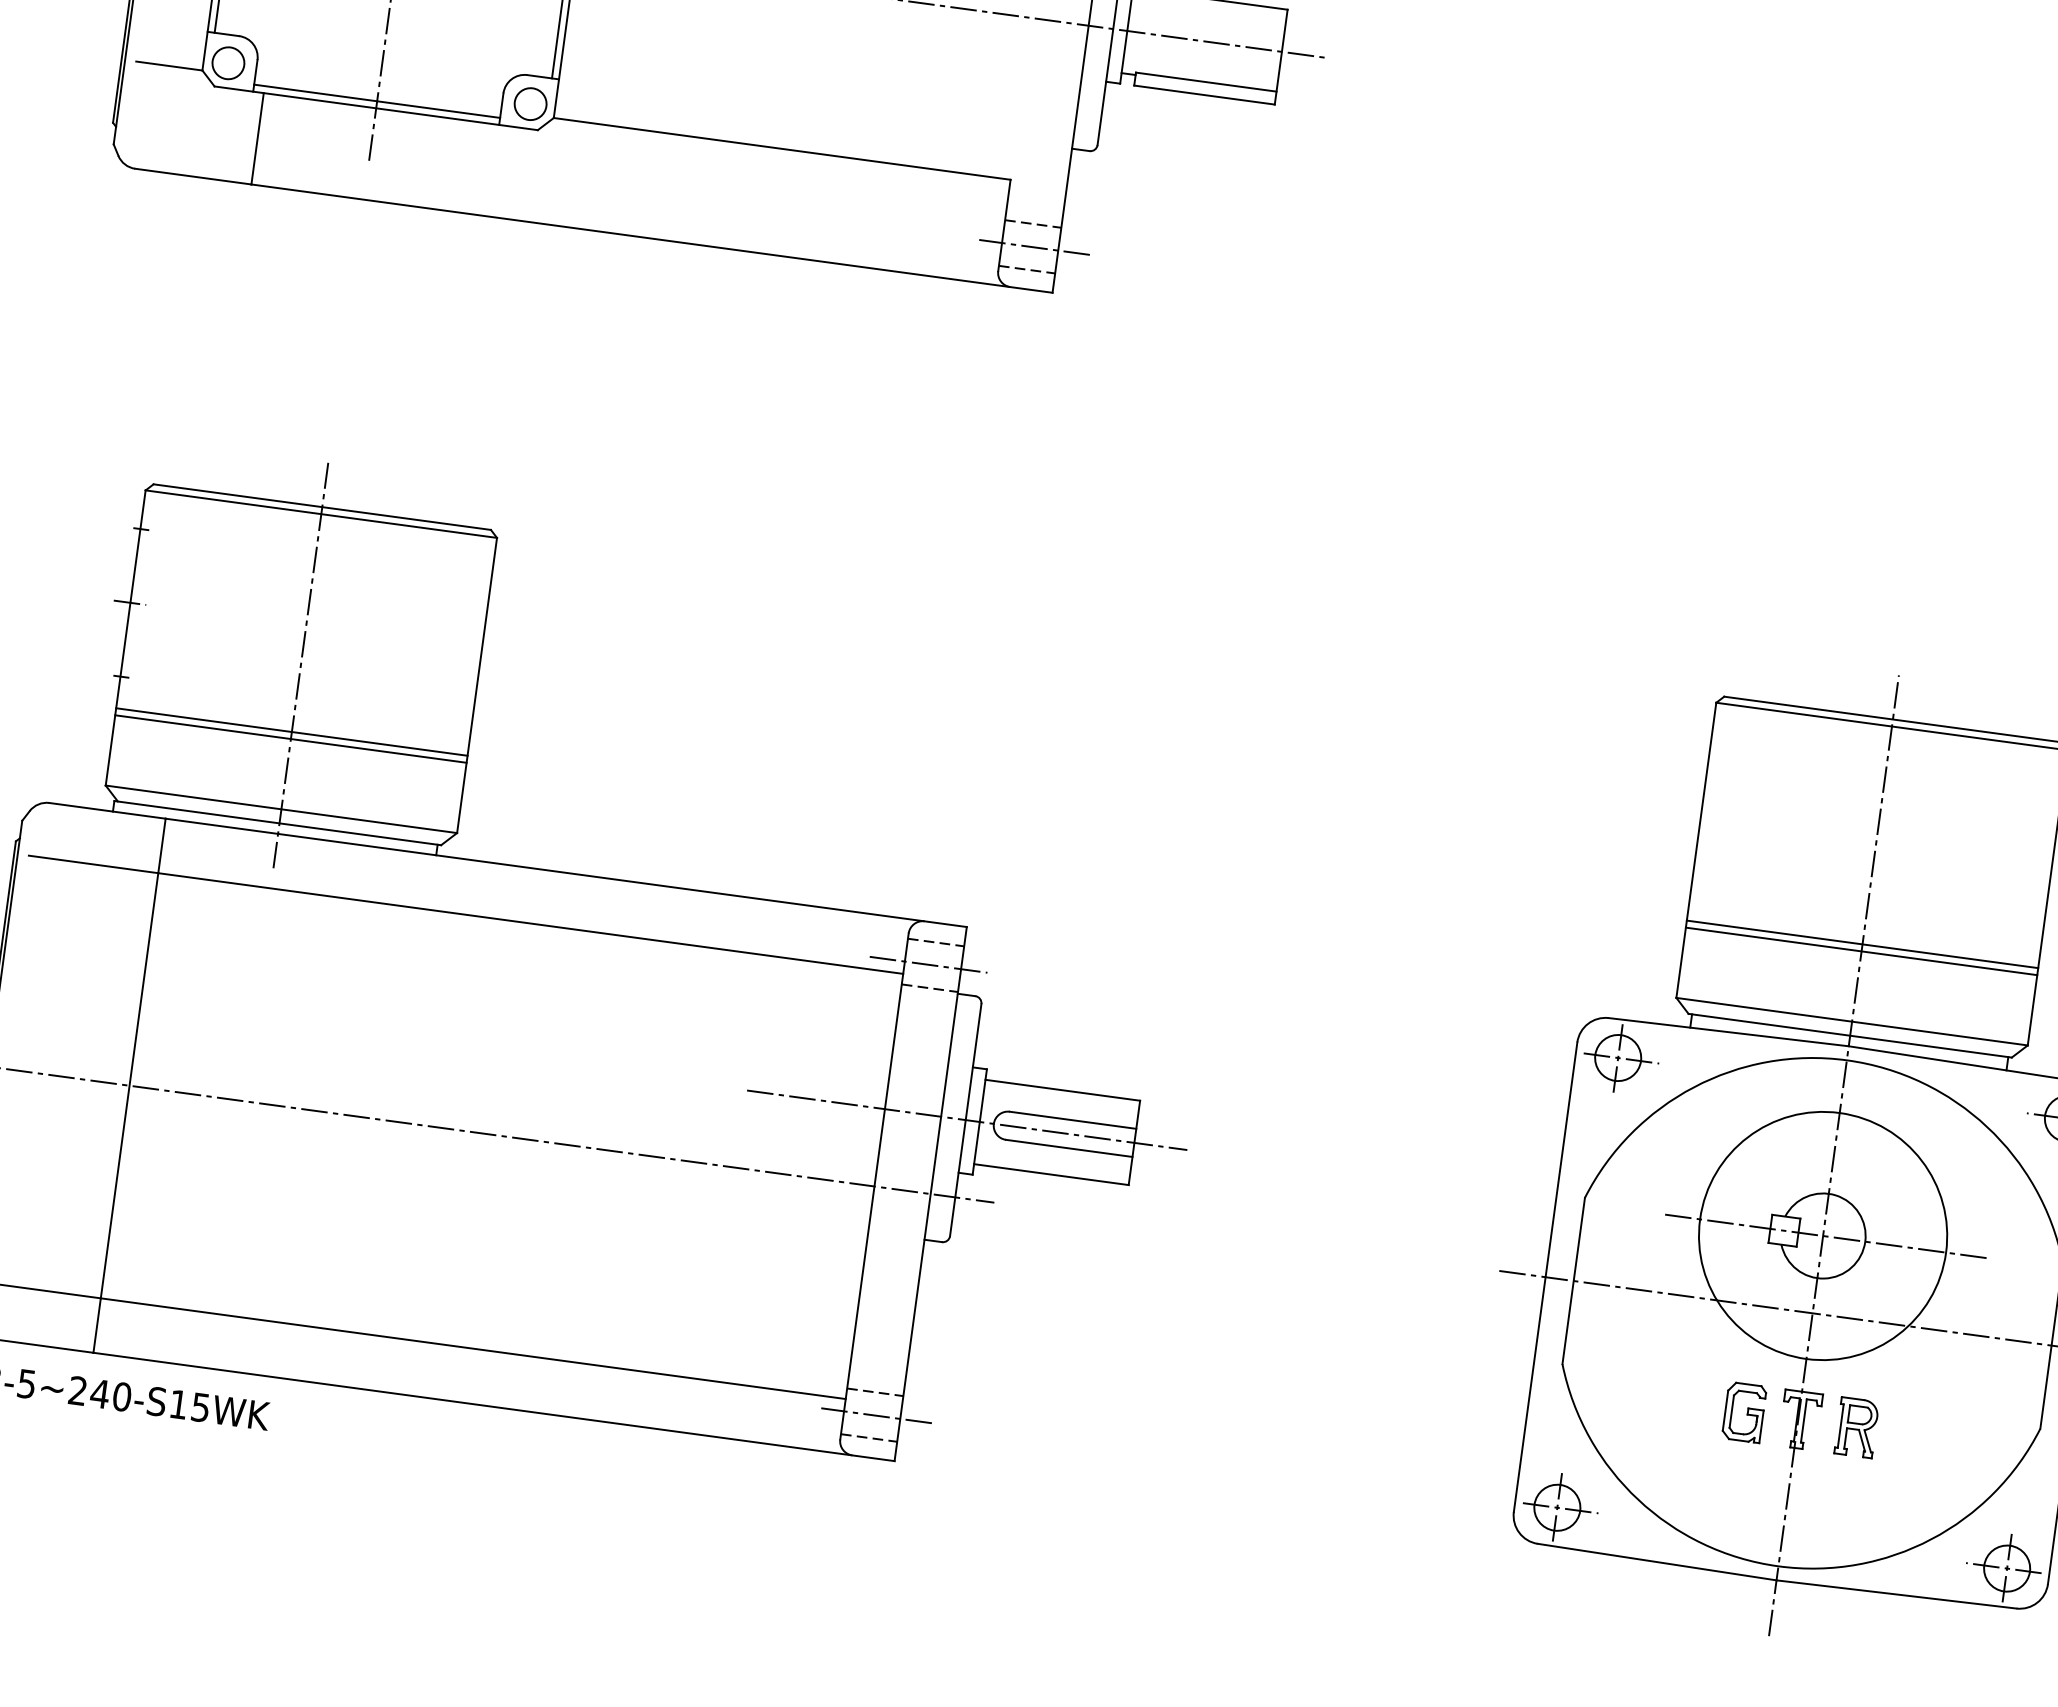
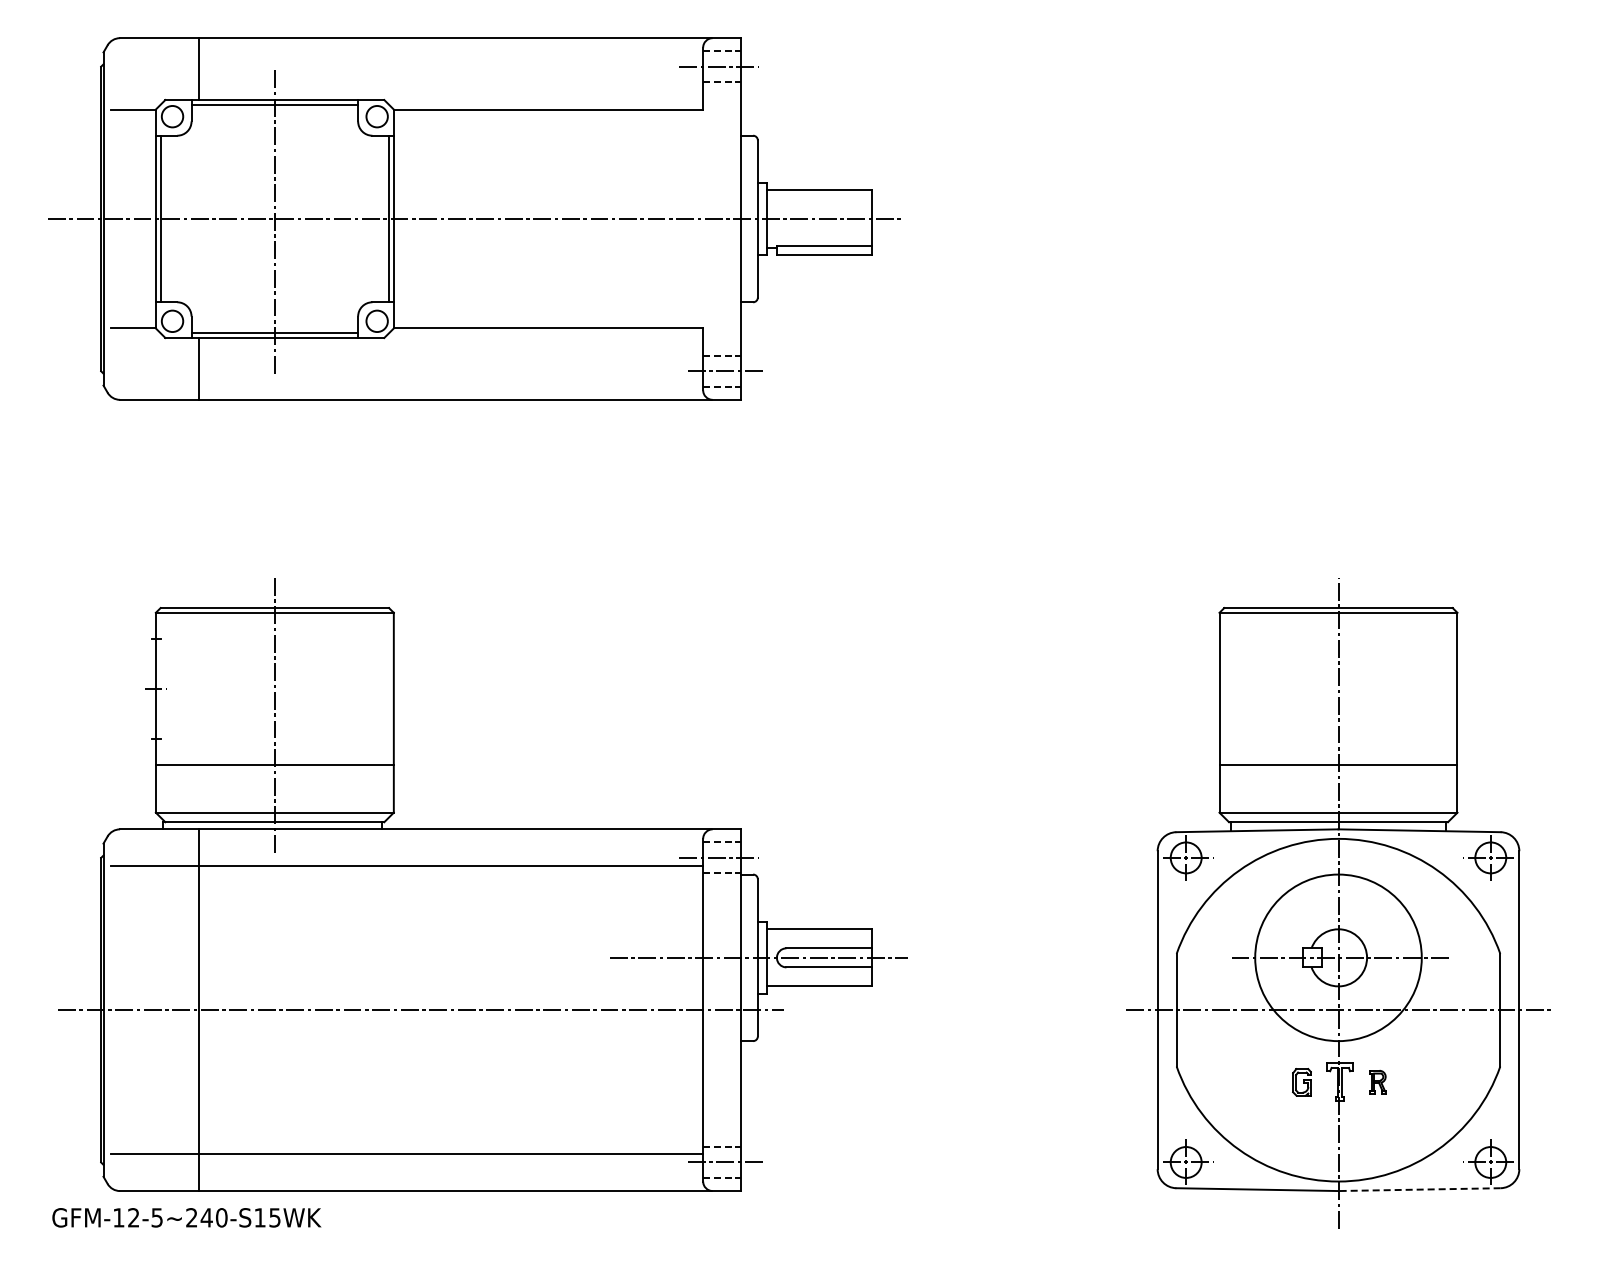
line: (291, 732) -> (274, 760), removed
line: (1862, 944) -> (1338, 760), removed
part: (1743, 1412) -> (1301, 1082), size x0.7
part: (1856, 1426) -> (1377, 1081), size x0.6
line: (1896, 1594) -> (1419, 1189), solid -> dashed

